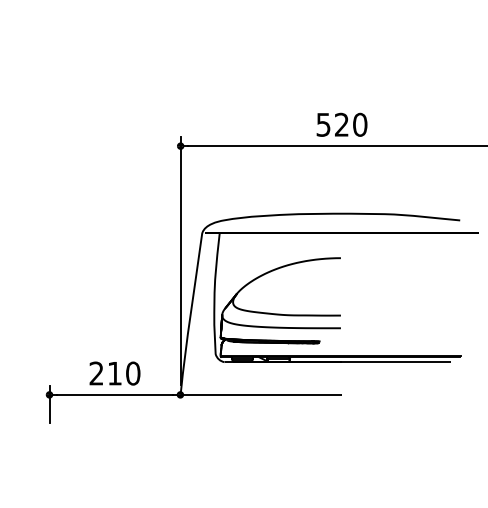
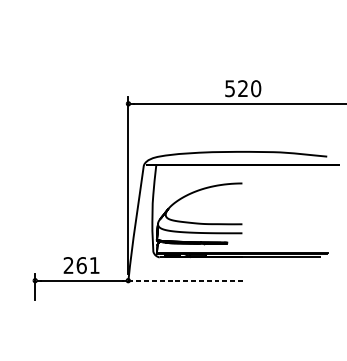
text: (123, 373) -> (87, 265), 210 -> 261
line: (261, 394) -> (185, 280), solid -> dashed

